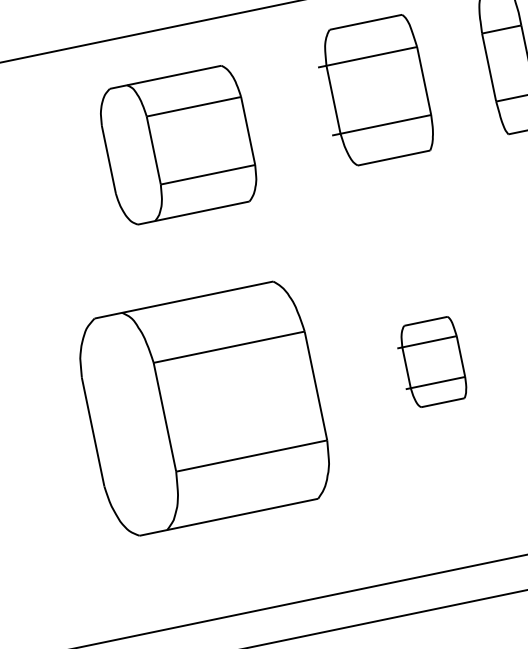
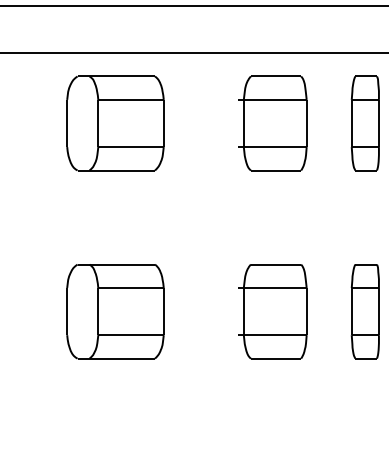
part: (178, 145) -> (115, 123), moved
part: (431, 362) -> (272, 311), size x1.67
part: (204, 409) -> (115, 311), size x0.62

